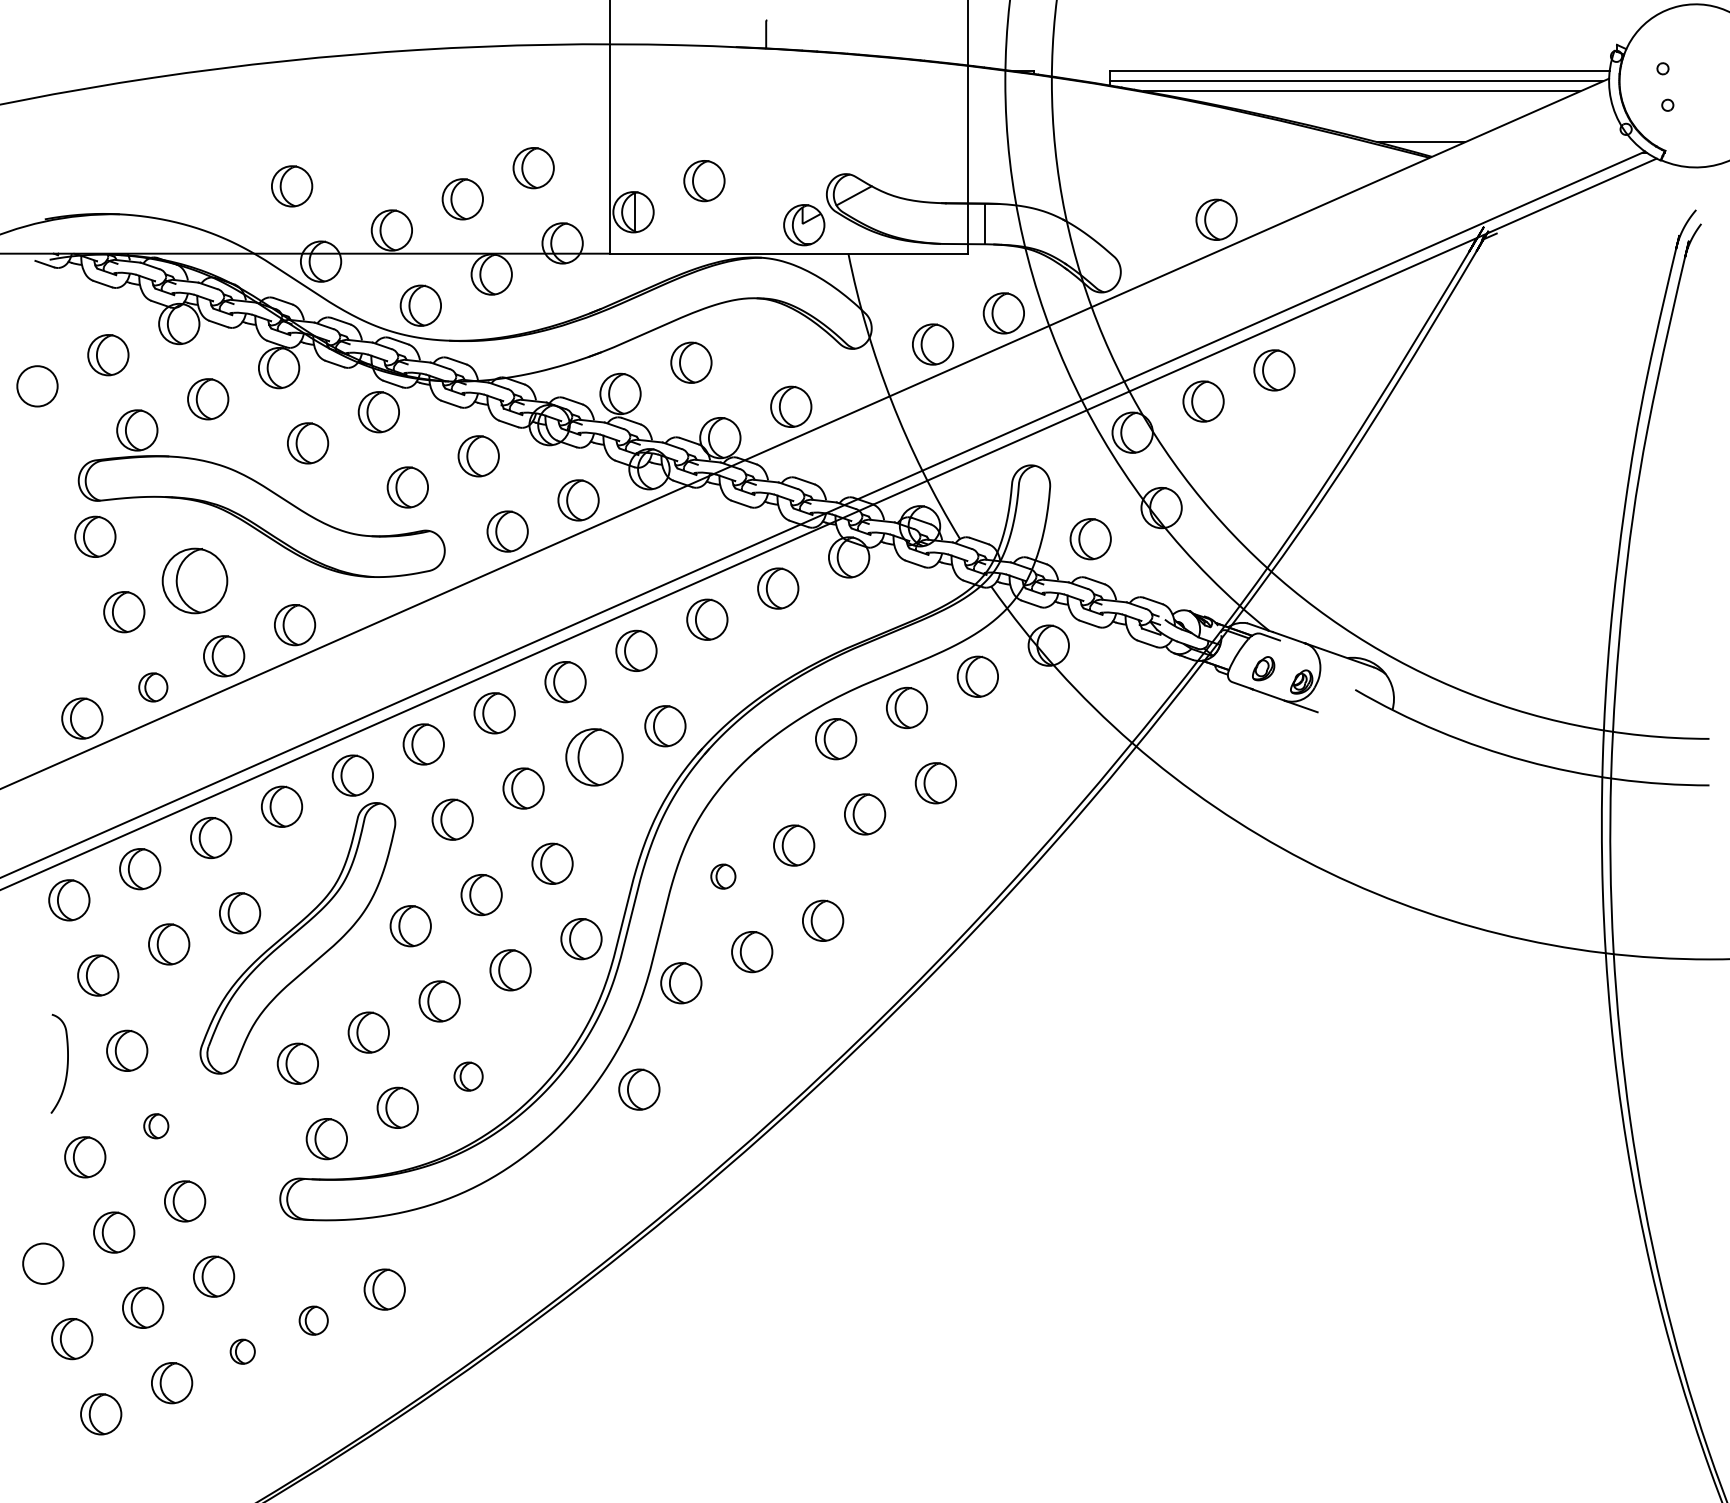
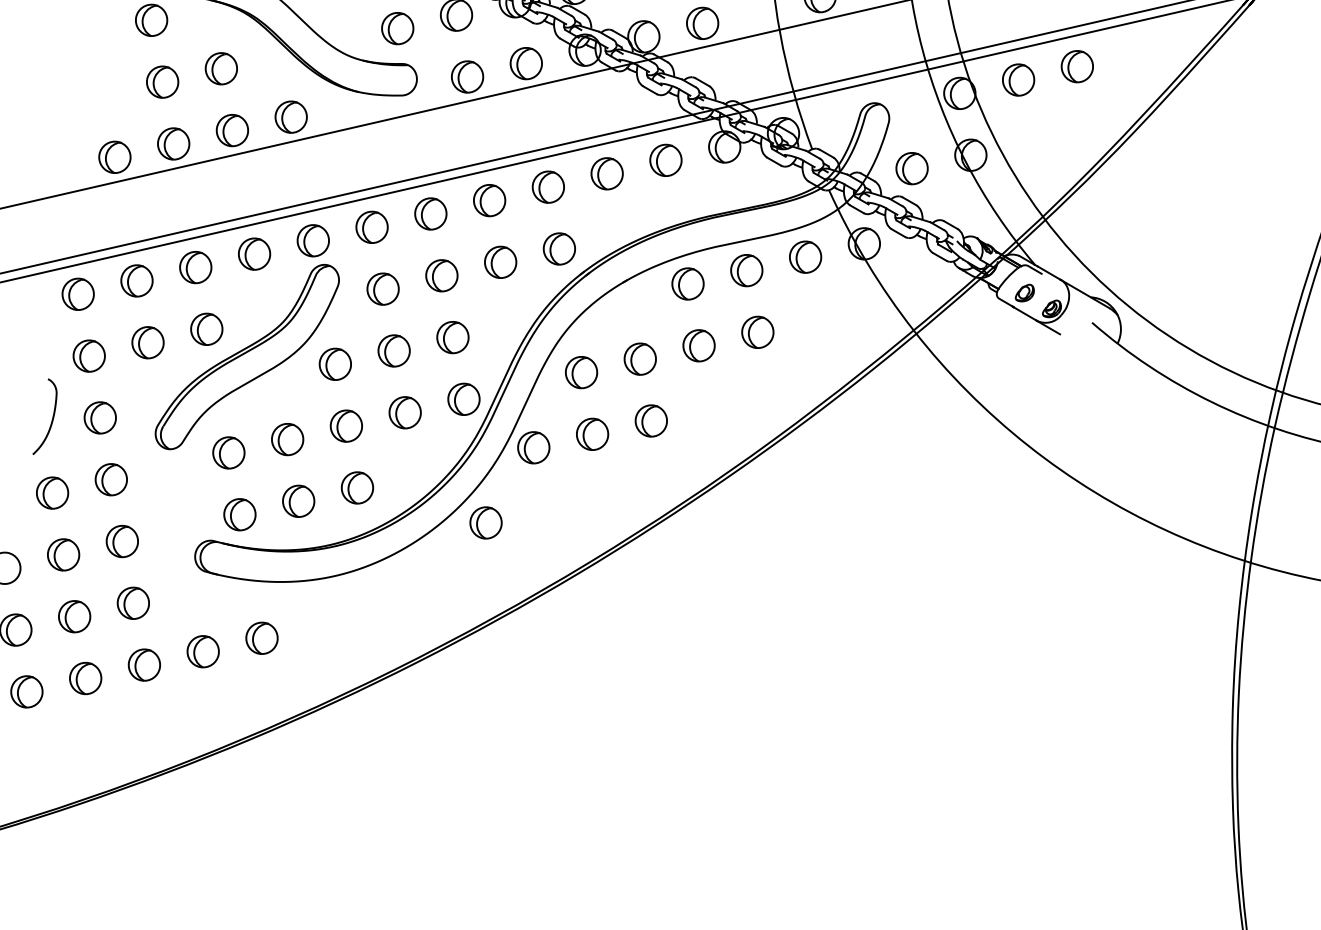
part: (195, 580) -> (221, 68), size x0.62
part: (153, 687) -> (173, 144), size x1.43
part: (594, 757) -> (500, 262), size x0.71
part: (723, 876) -> (581, 372), size x1.67
part: (468, 1076) -> (357, 487), size x1.43
part: (156, 1126) -> (111, 480), size x1.67
part: (313, 1320) -> (203, 651), size x1.43
part: (242, 1351) -> (144, 664), size x1.67

